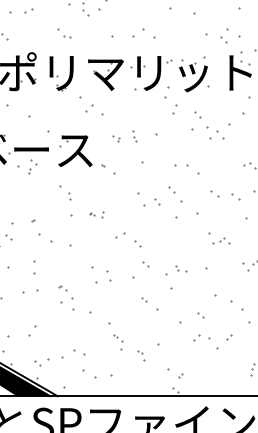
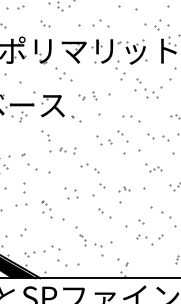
part: (96, 214) -> (67, 150), size x1.67
part: (177, 269) -> (124, 189), size x0.71
part: (140, 355) -> (98, 249), size x1.67

